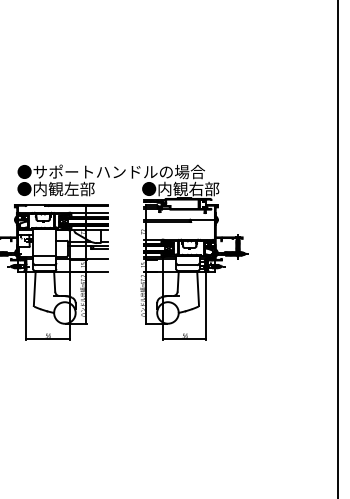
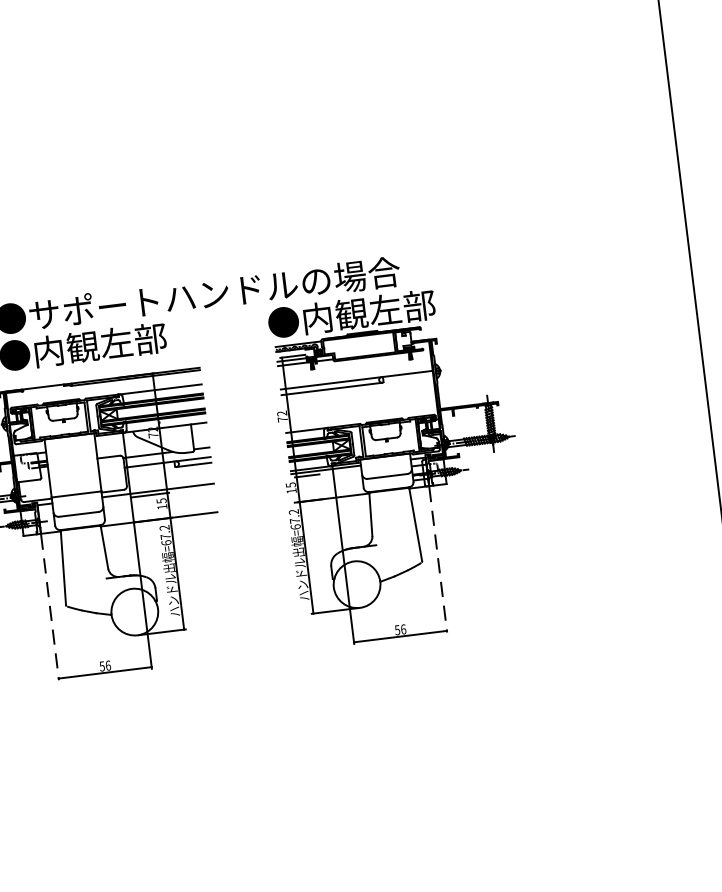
text: (196, 188) -> (385, 308), ●内観右部 -> ●内観左部
line: (26, 306) -> (50, 608), solid -> dashed
line: (206, 306) -> (438, 560), solid -> dashed

